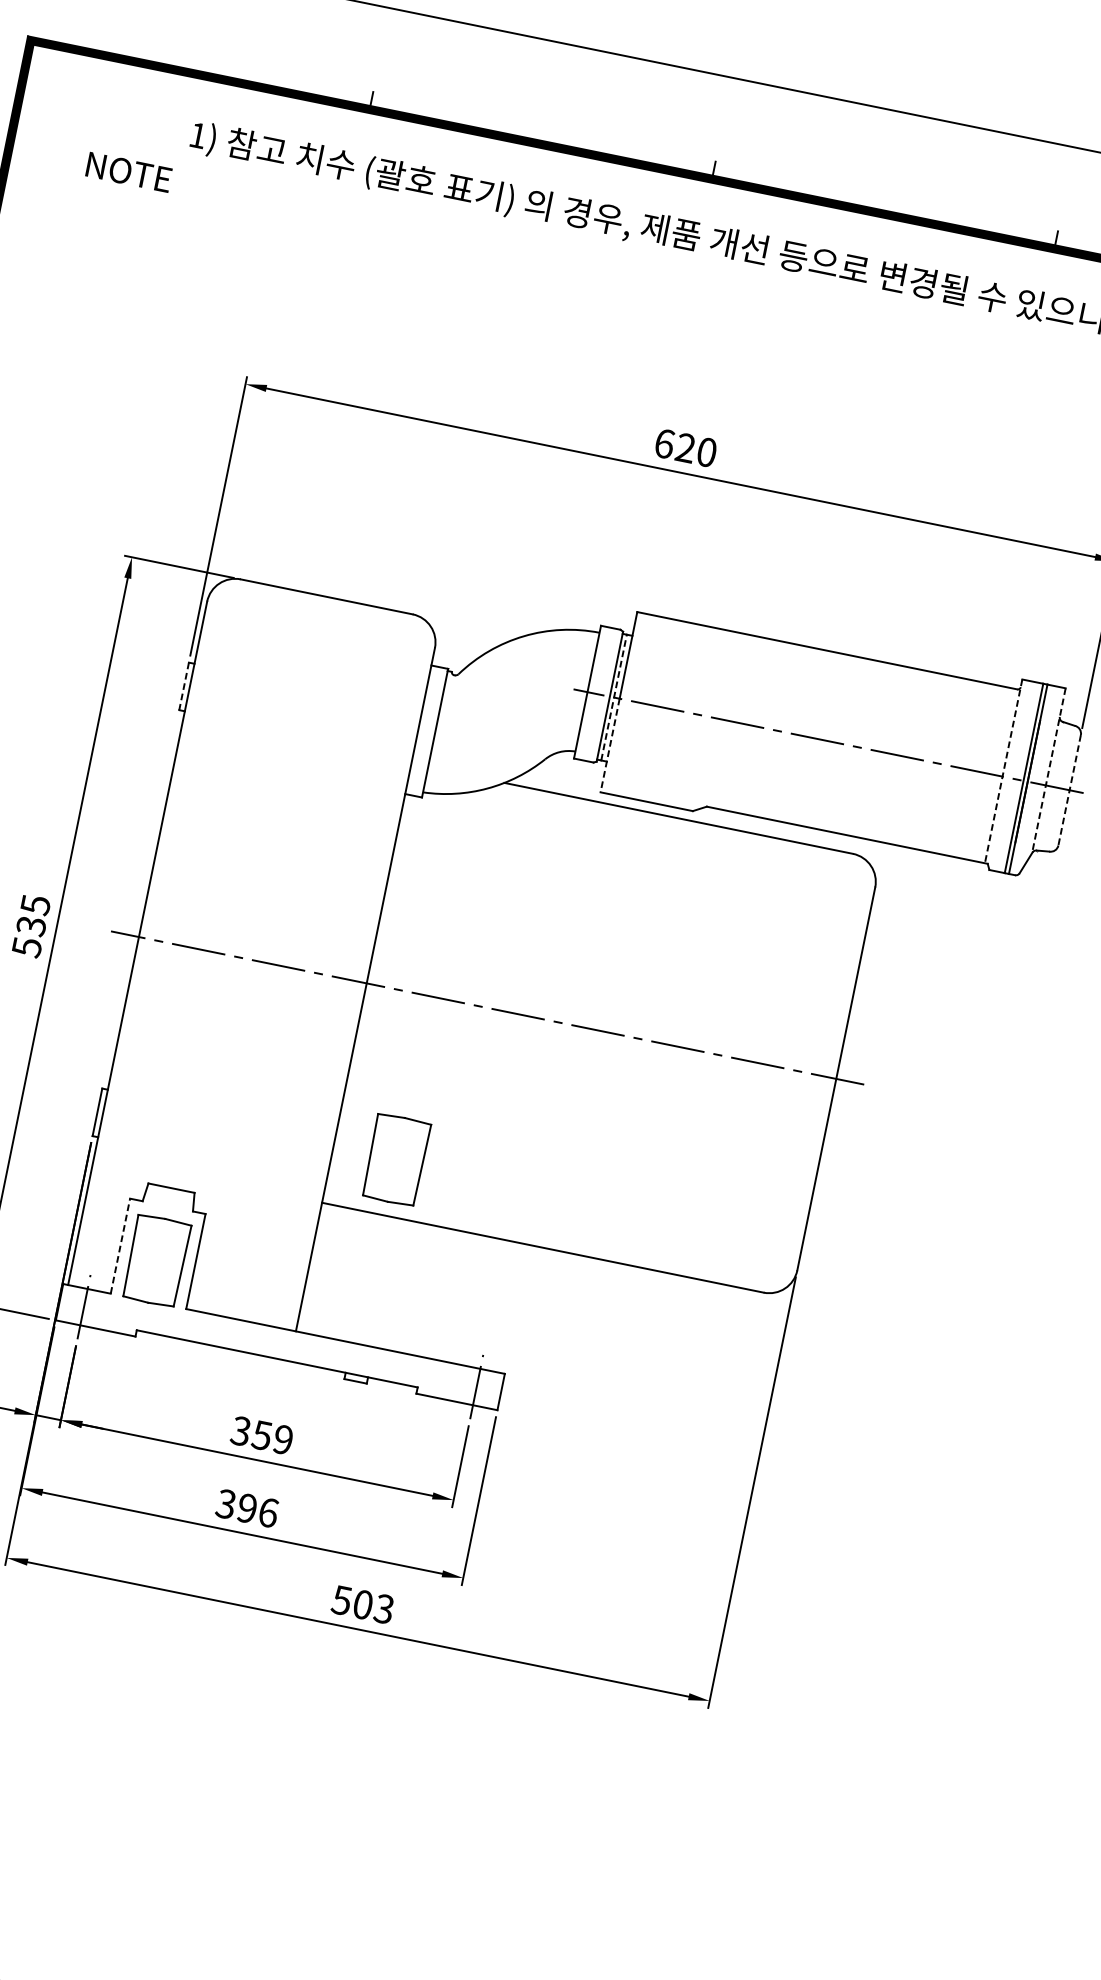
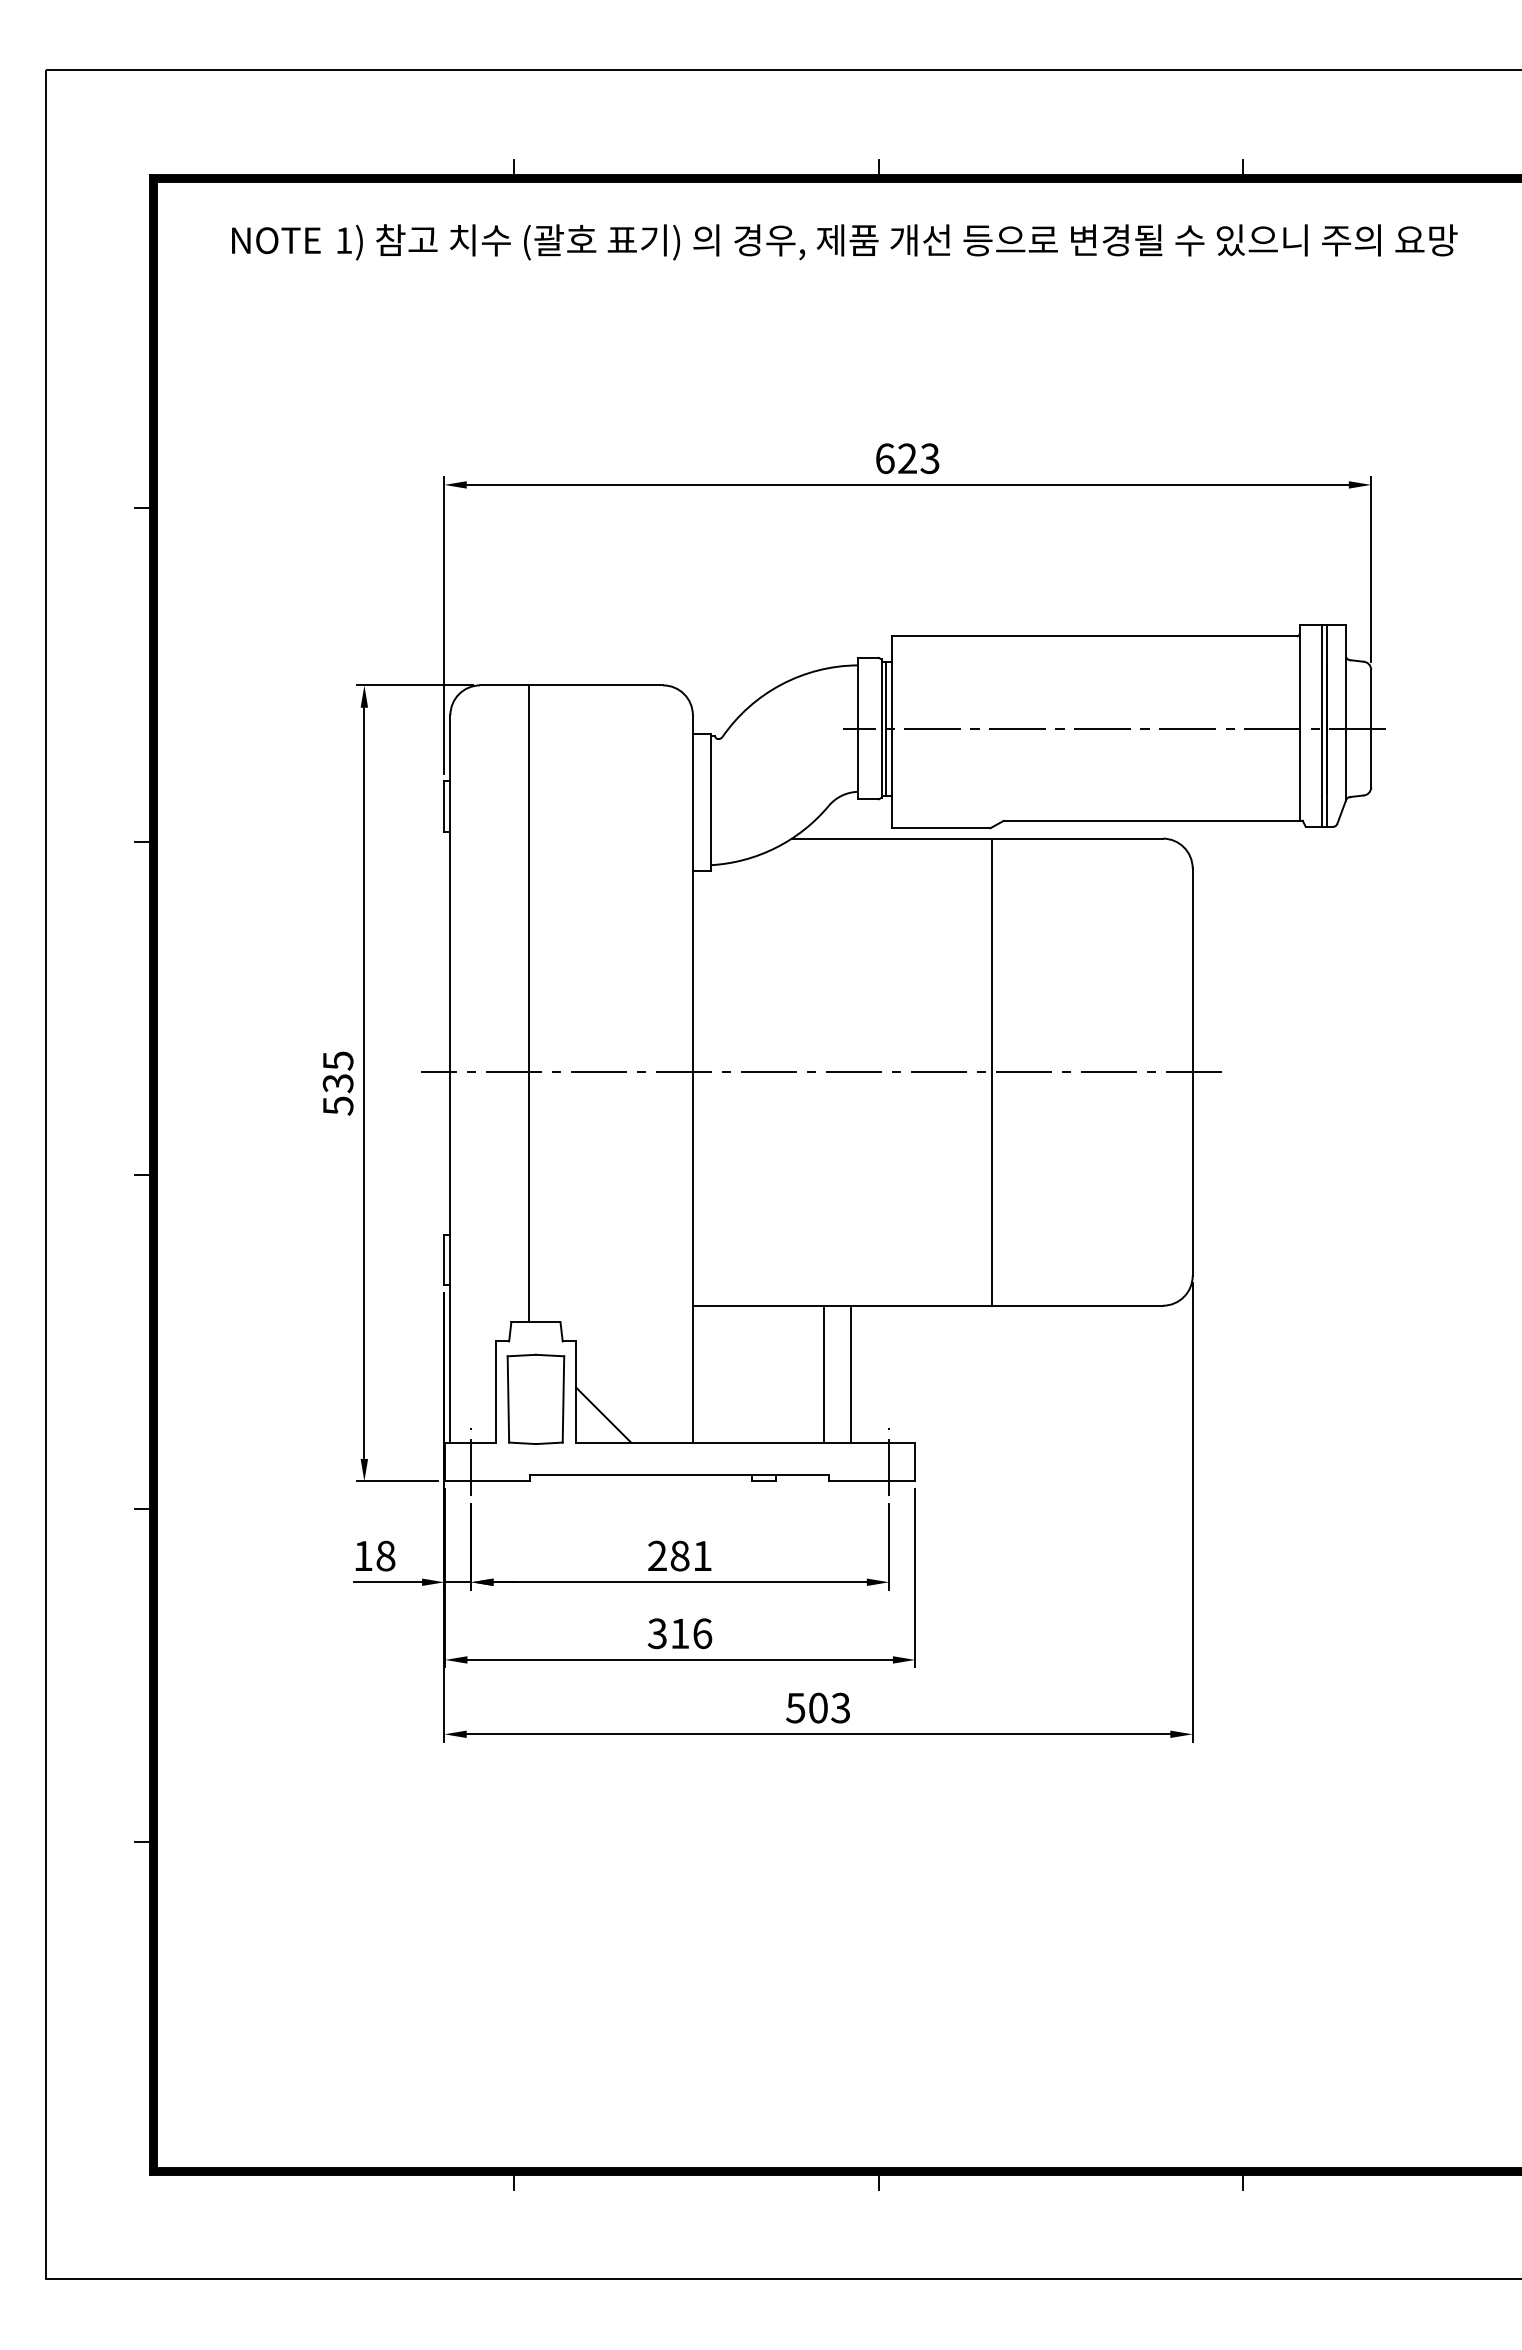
text: (129, 172) -> (276, 240), moved
text: (706, 452) -> (929, 458), 620 -> 623
line: (183, 687) -> (444, 807), dashed -> solid
line: (614, 697) -> (886, 728), dashed -> solid
line: (610, 745) -> (892, 778), dashed -> solid
line: (1048, 770) -> (1345, 712), dashed -> solid
line: (1003, 771) -> (1299, 723), dashed -> solid
line: (1069, 790) -> (1371, 728), dashed -> solid
line: (226, 887) -> (529, 1003), added
line: (647, 1039) -> (991, 1071), added
part: (396, 1158) -> (759, 1245), removed
line: (120, 1246) -> (495, 1392), dashed -> solid
line: (217, 1287) -> (603, 1414), added
line: (432, 1291) -> (824, 1373), added
line: (457, 1296) -> (850, 1373), added
text: (261, 1434) -> (679, 1555), 359 -> 281
text: (246, 1508) -> (679, 1633), 396 -> 316

